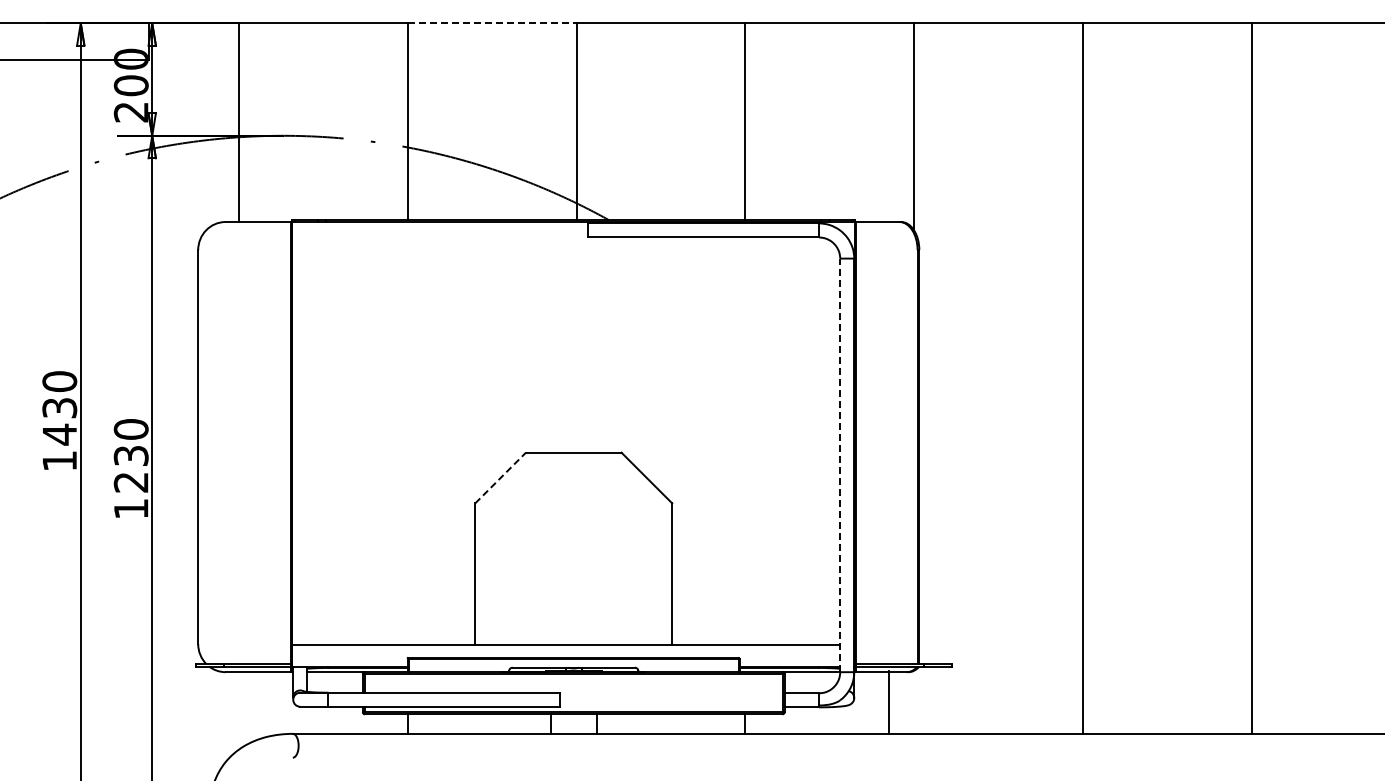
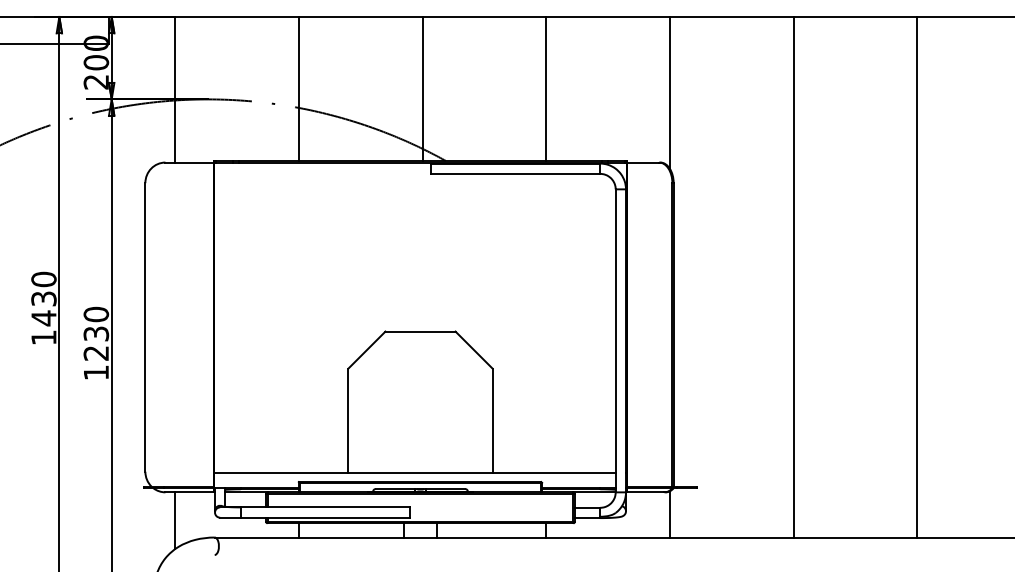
line: (492, 23) -> (360, 17), dashed -> solid
line: (840, 465) -> (615, 340), dashed -> solid
line: (500, 478) -> (366, 350), dashed -> solid
line: (889, 701) -> (670, 513), moved
line: (239, 710) -> (175, 520), added

